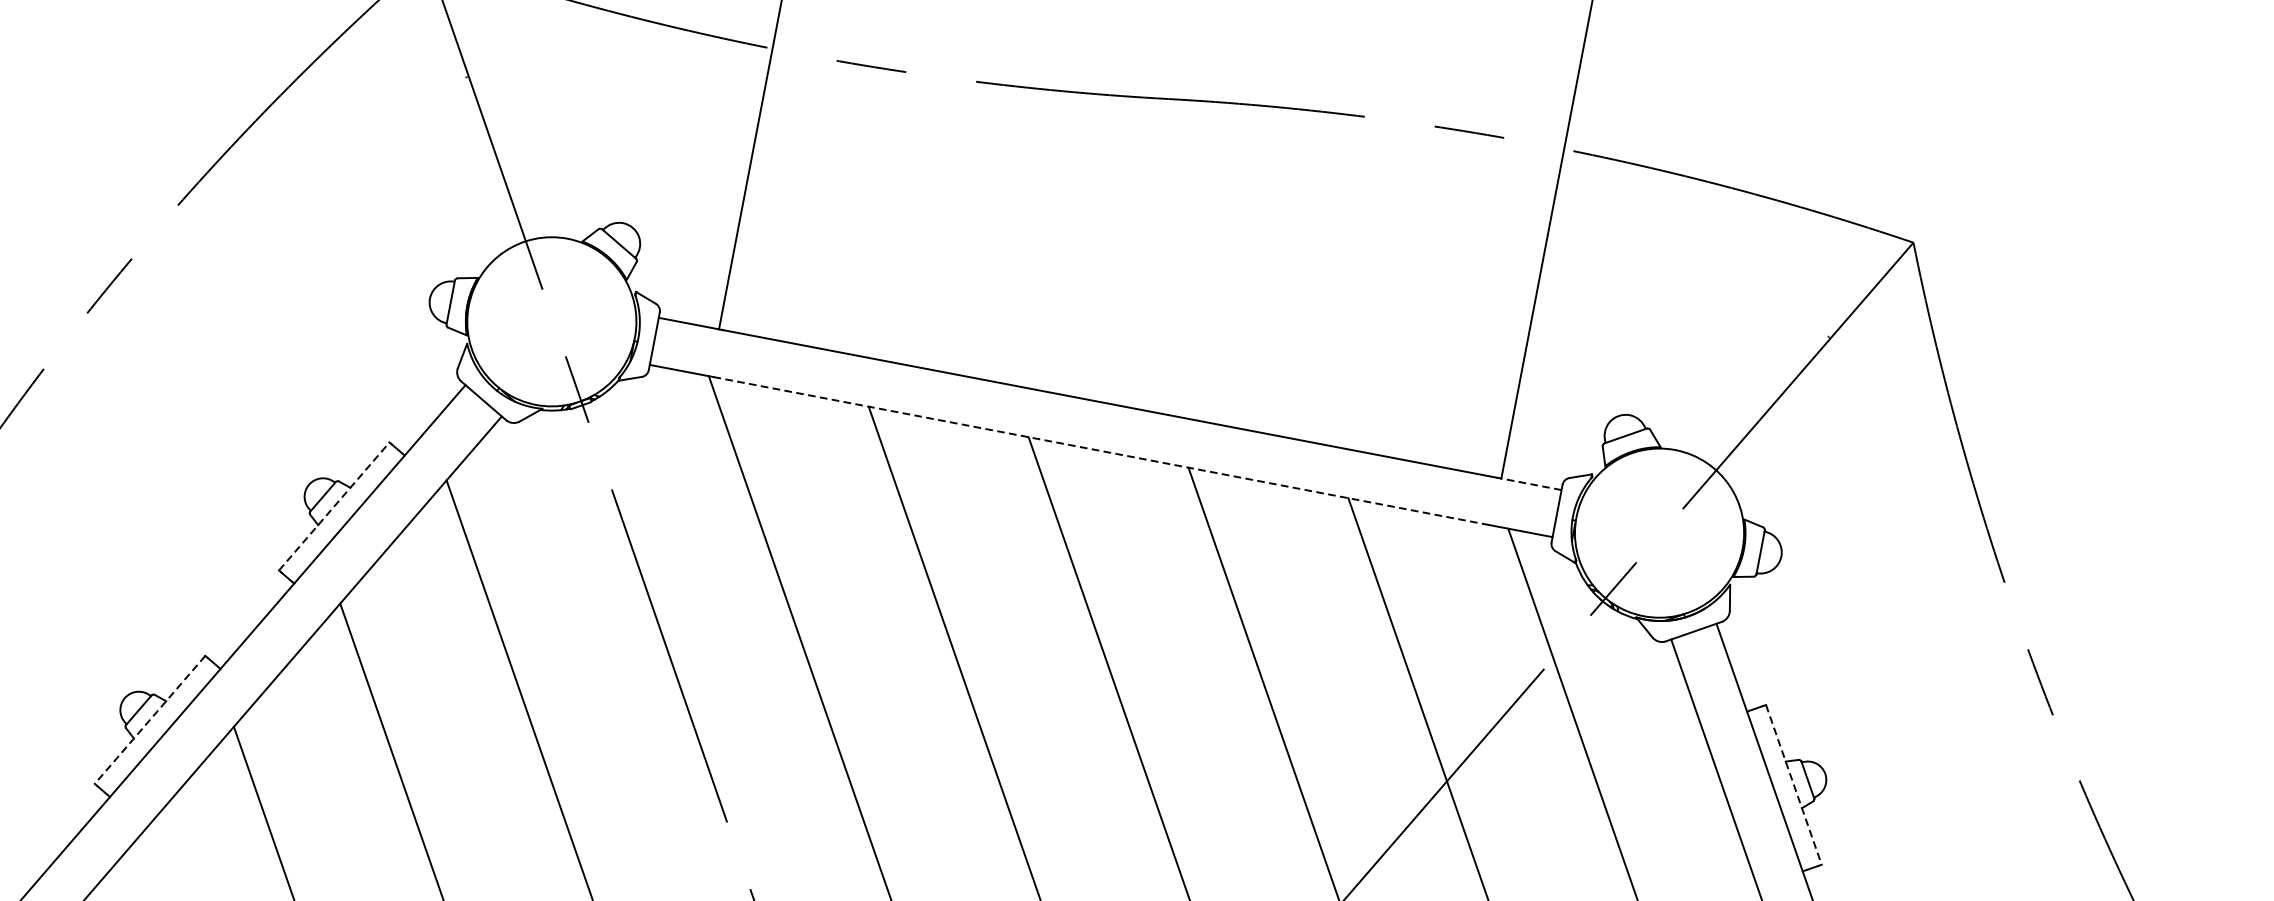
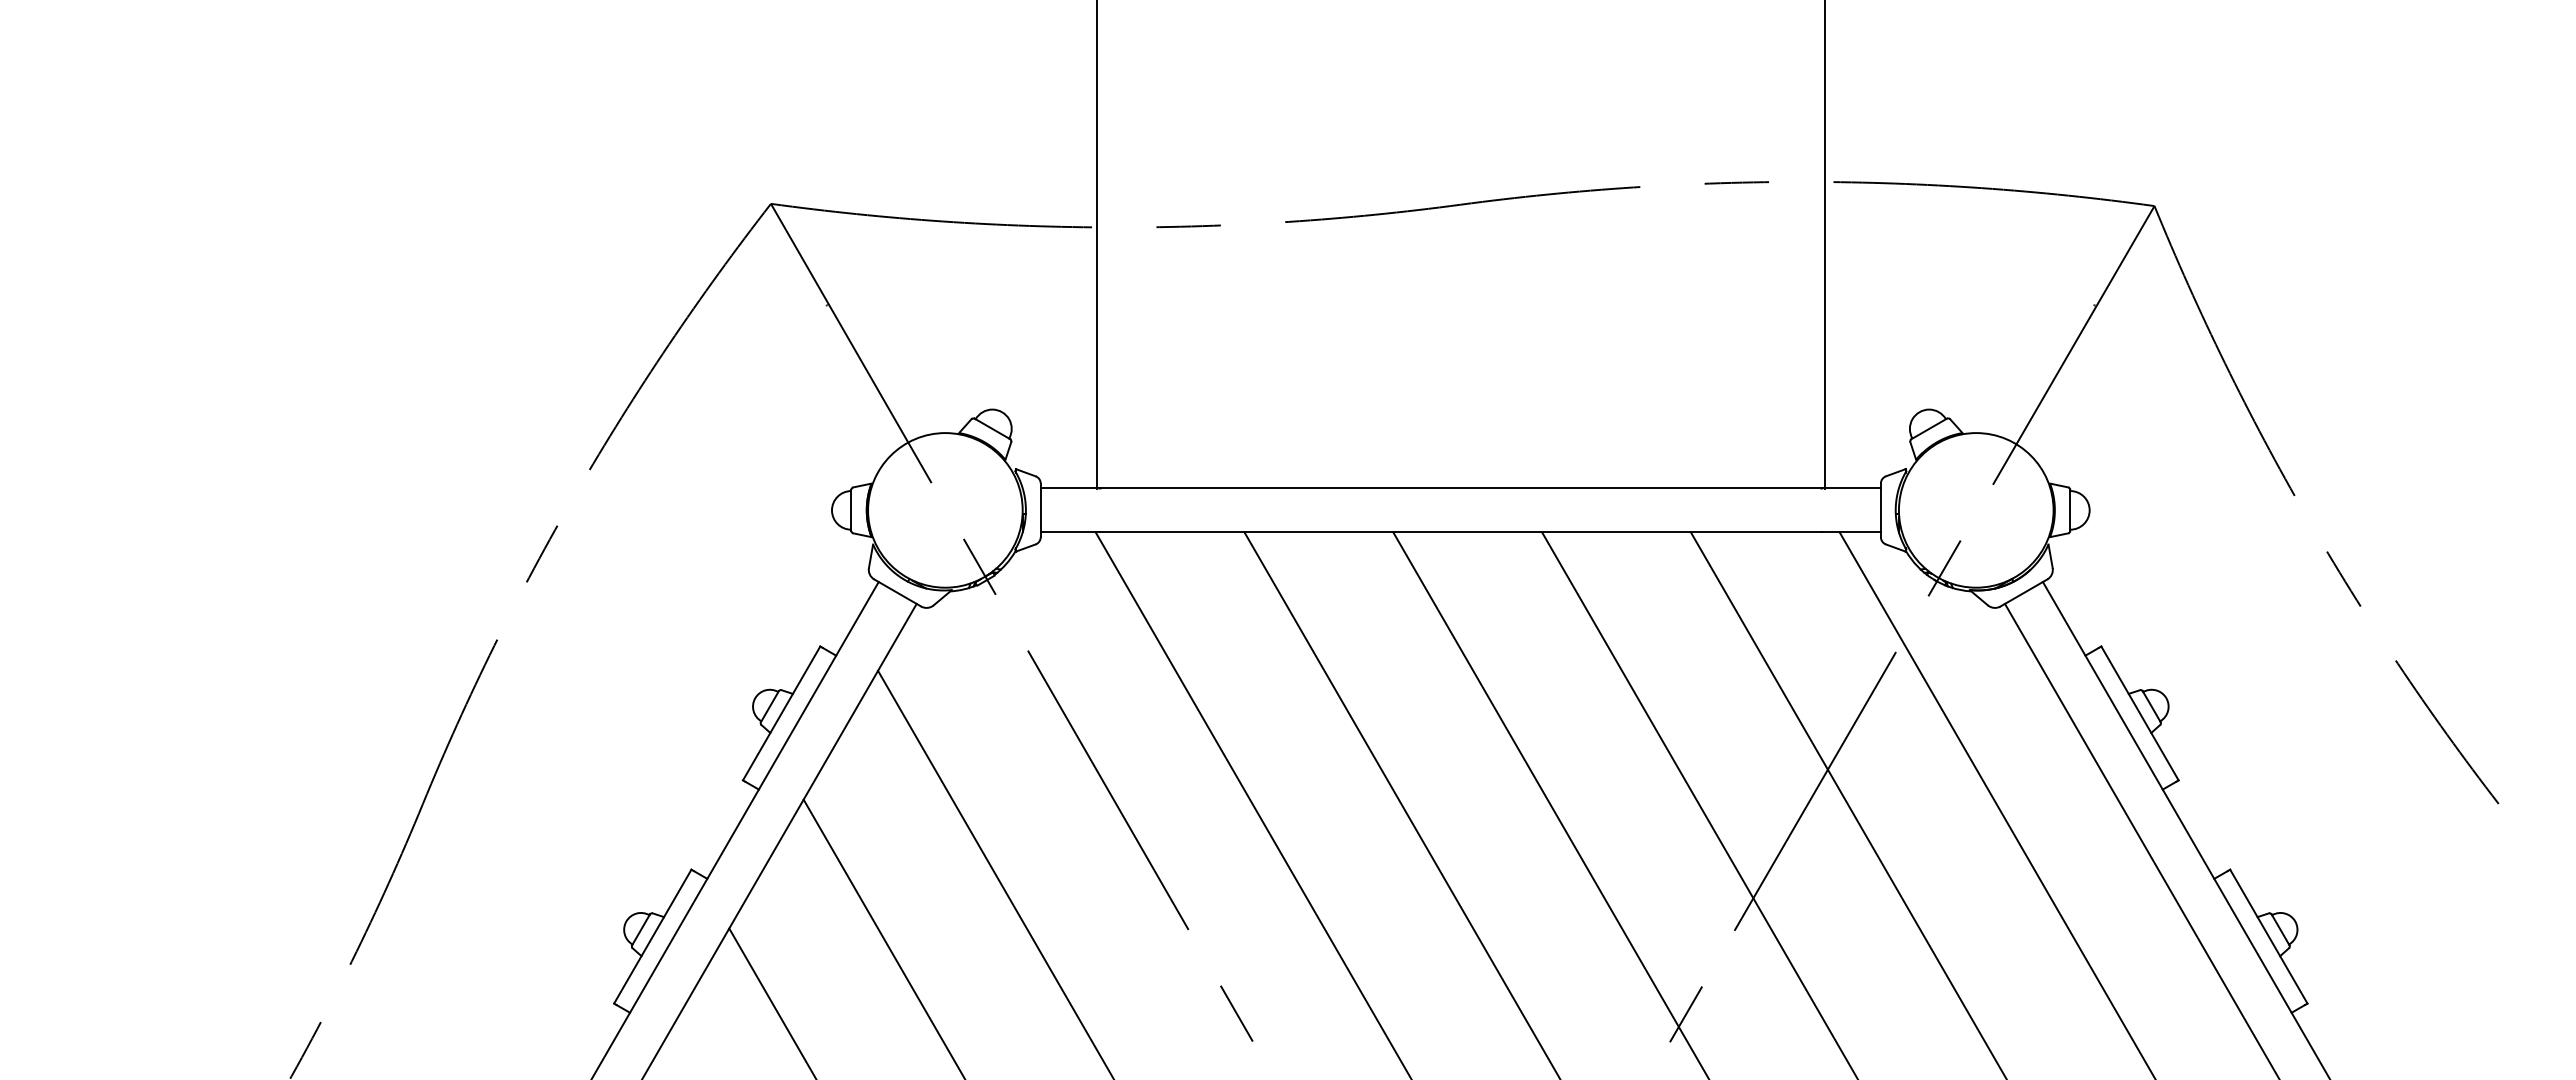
line: (1100, 451) -> (1460, 532), dashed -> solid
line: (1529, 484) -> (1851, 488), dashed -> solid
line: (334, 506) -> (781, 713), dashed -> solid
line: (149, 720) -> (652, 937), dashed -> solid
line: (1794, 785) -> (2140, 713), dashed -> solid

